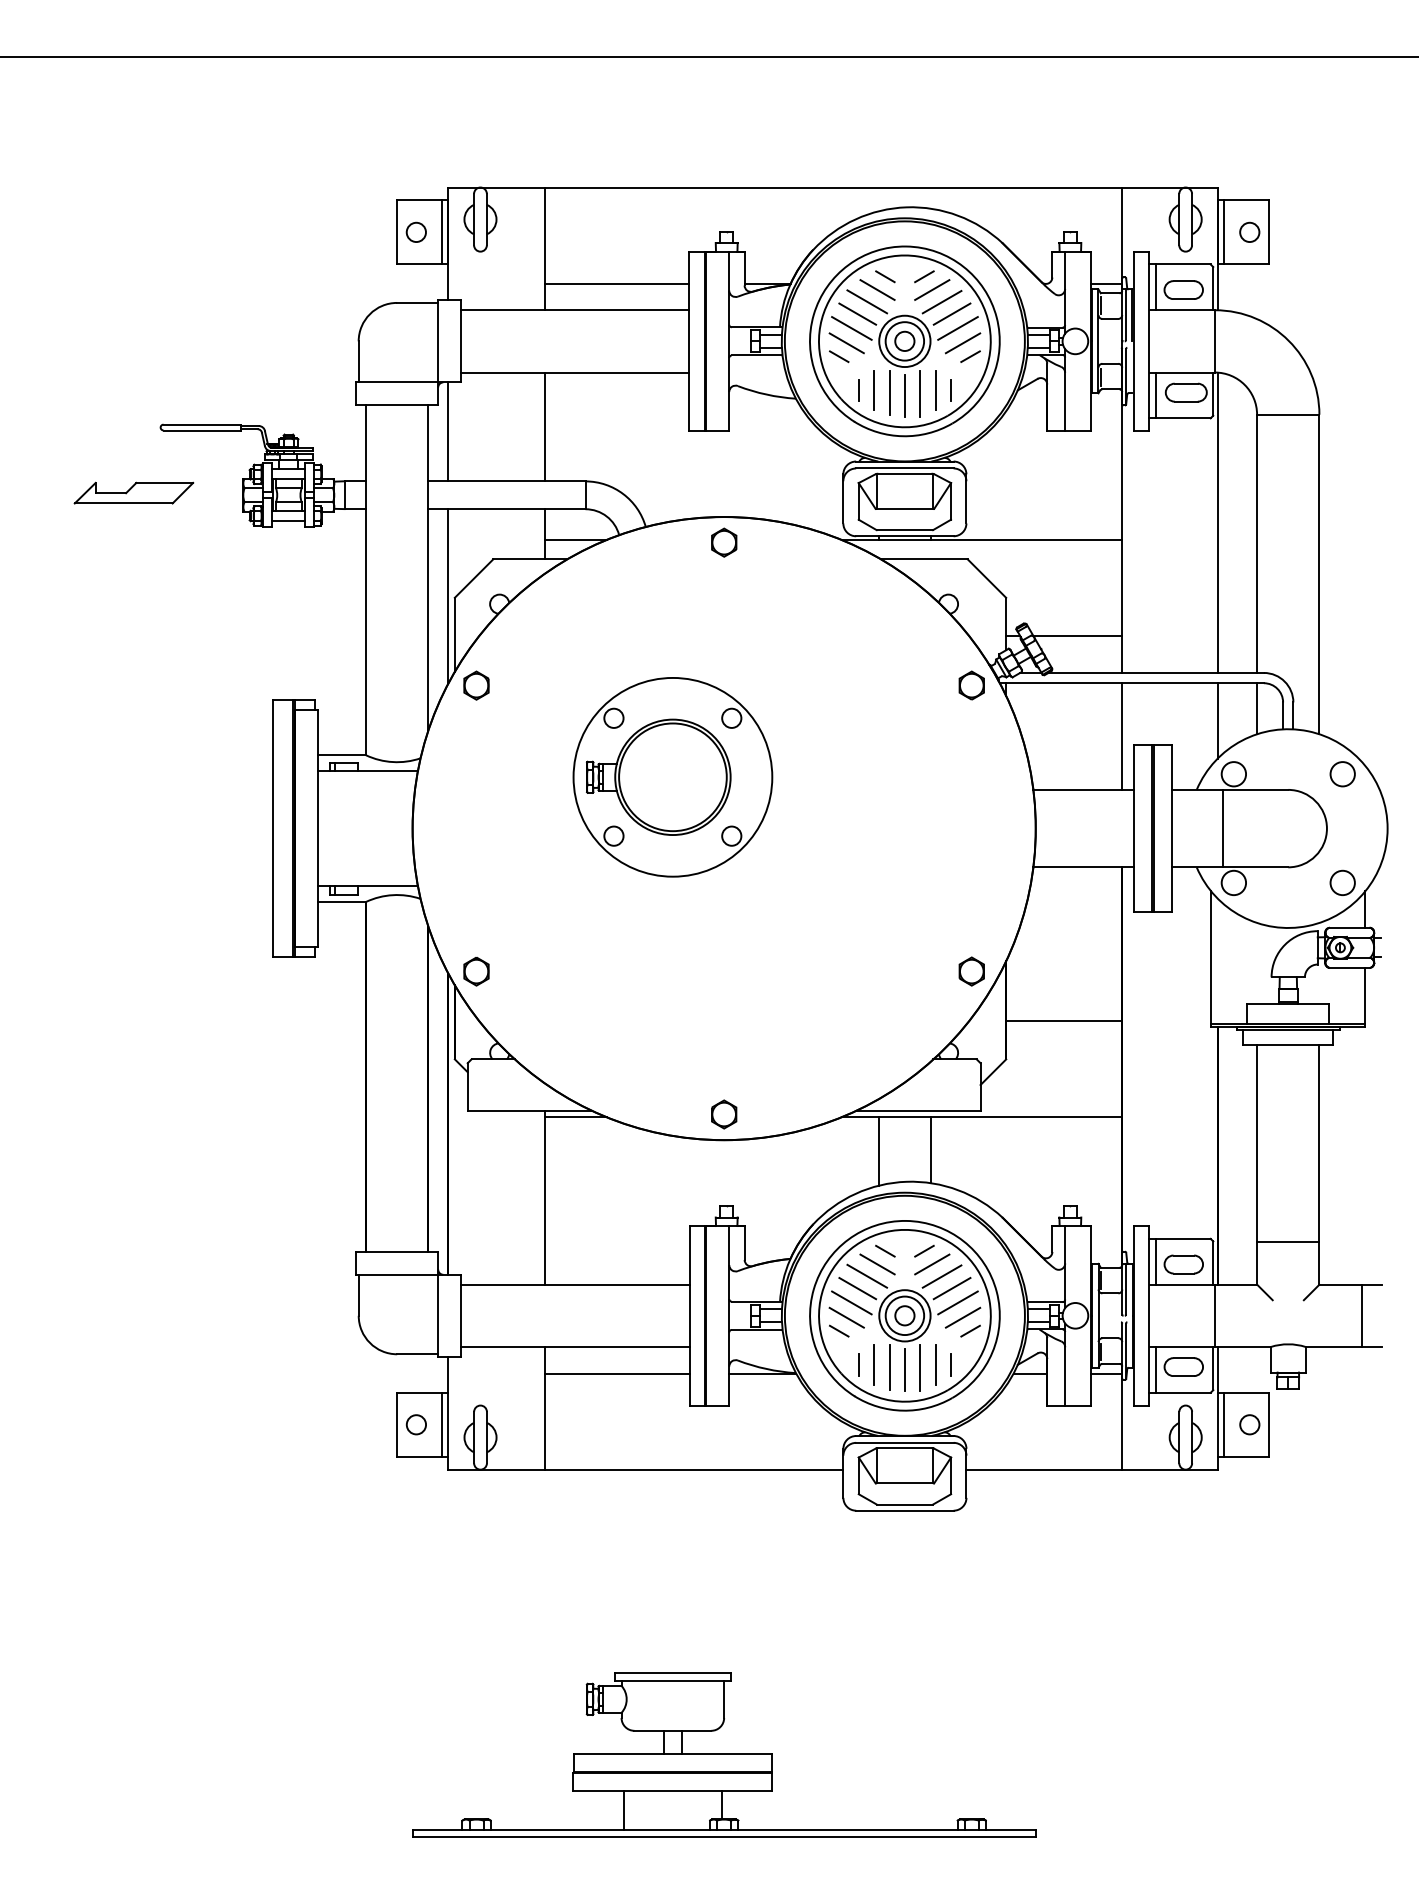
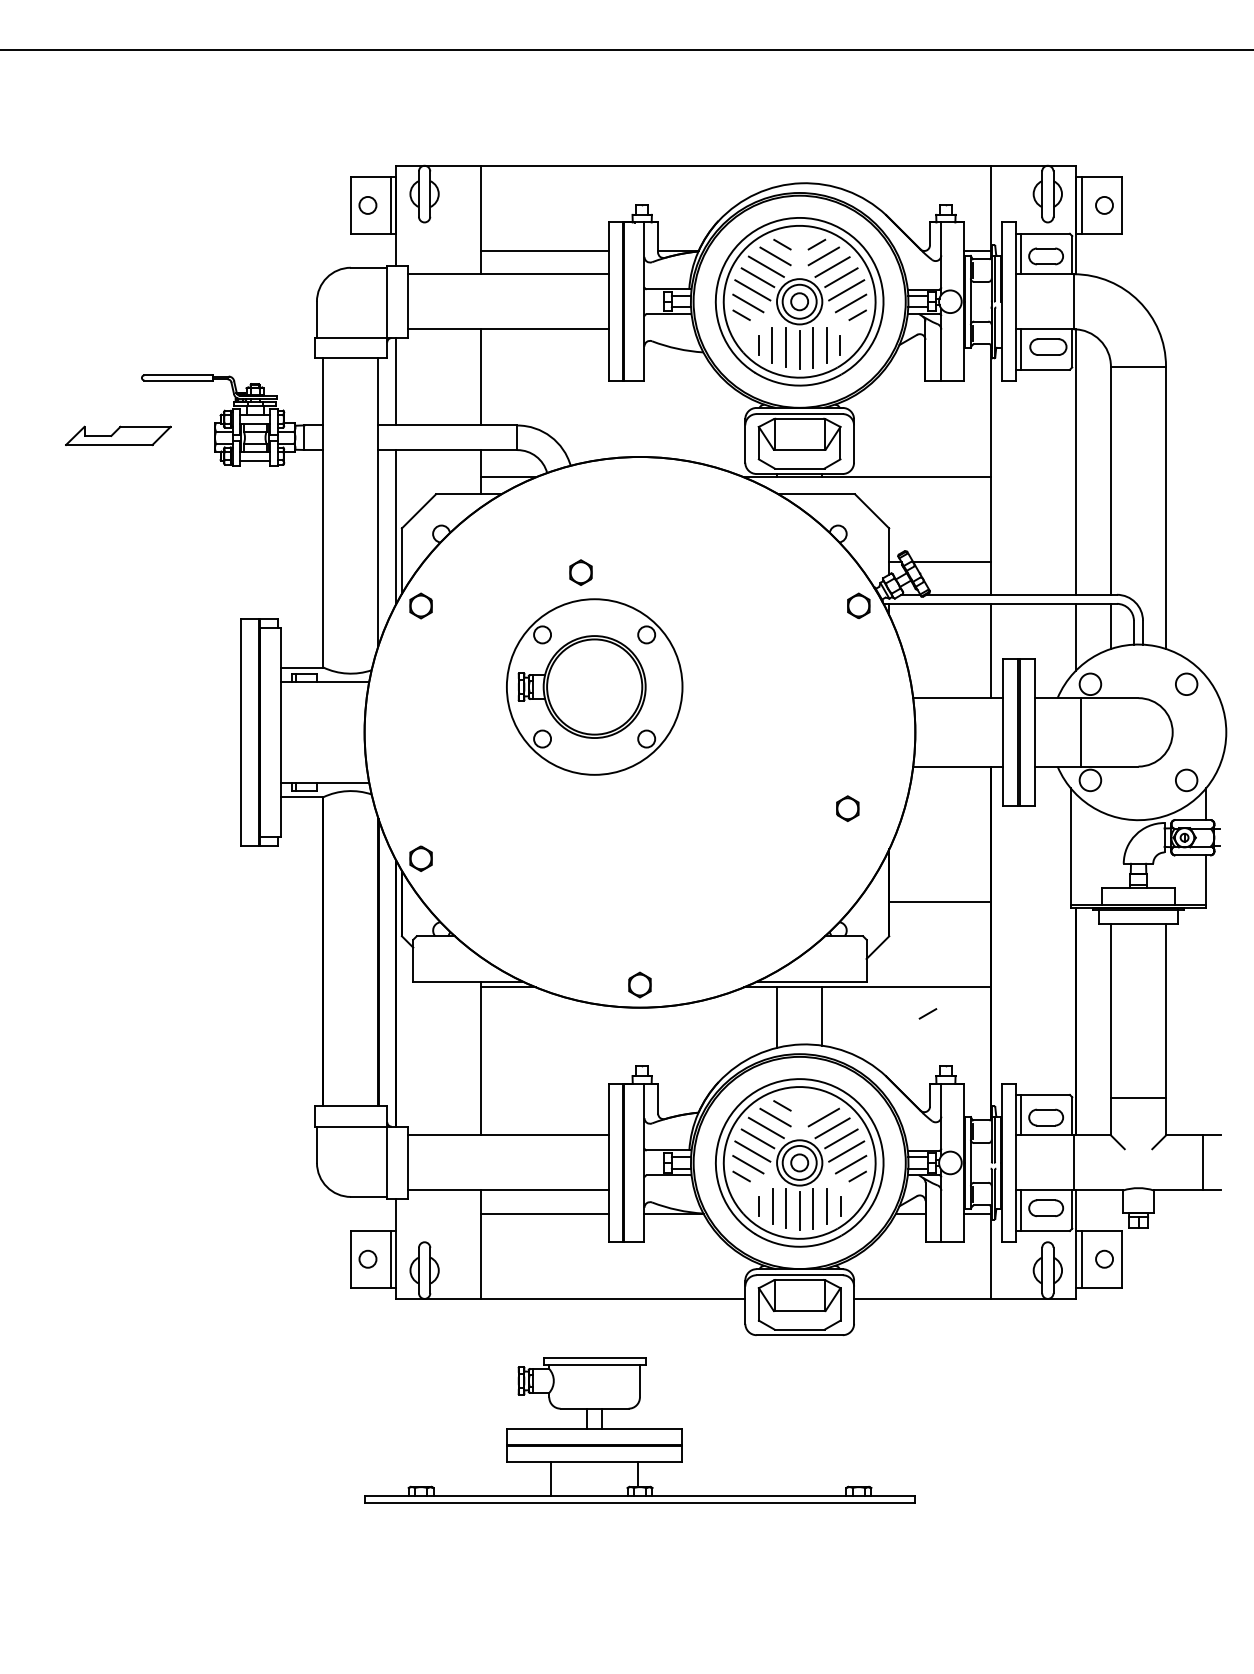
part: (723, 542) -> (580, 572), moved
part: (971, 971) -> (847, 808), moved
line: (923, 1250) -> (927, 1013), moved
part: (723, 1755) -> (639, 1430), moved

